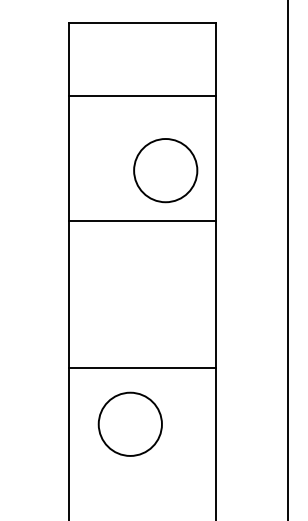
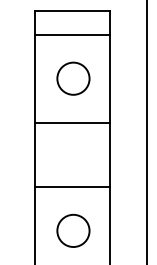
line: (142, 95) -> (72, 34), moved
circle: (165, 170) -> (73, 78), moved
line: (142, 221) -> (72, 122), moved
circle: (130, 423) -> (73, 230), moved

